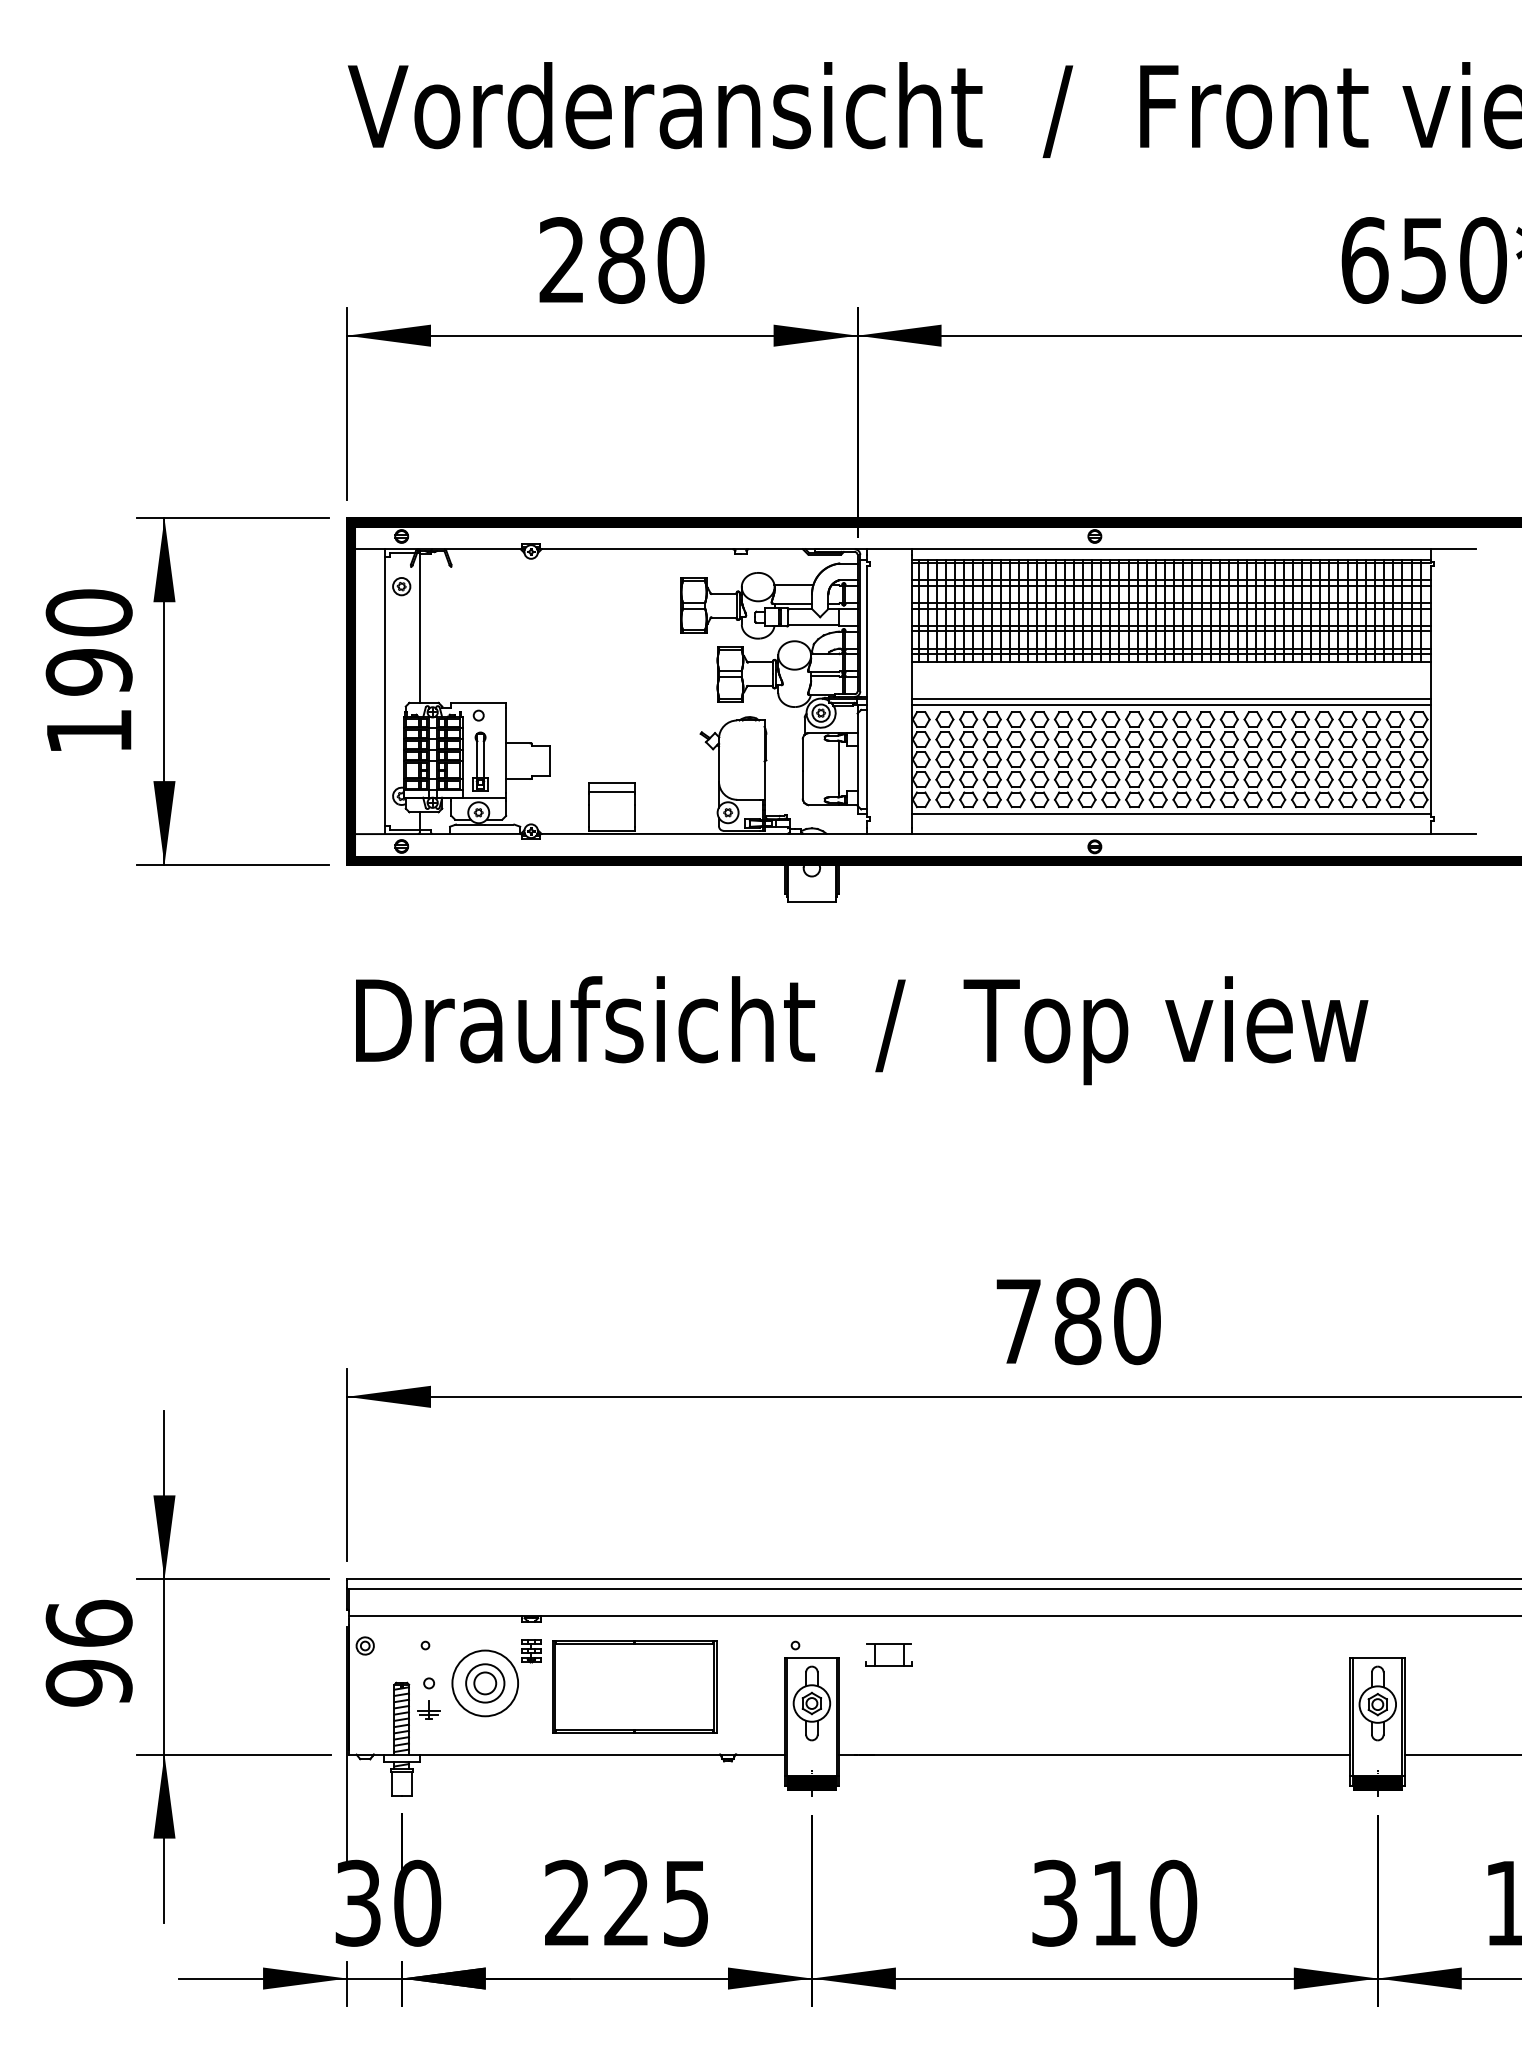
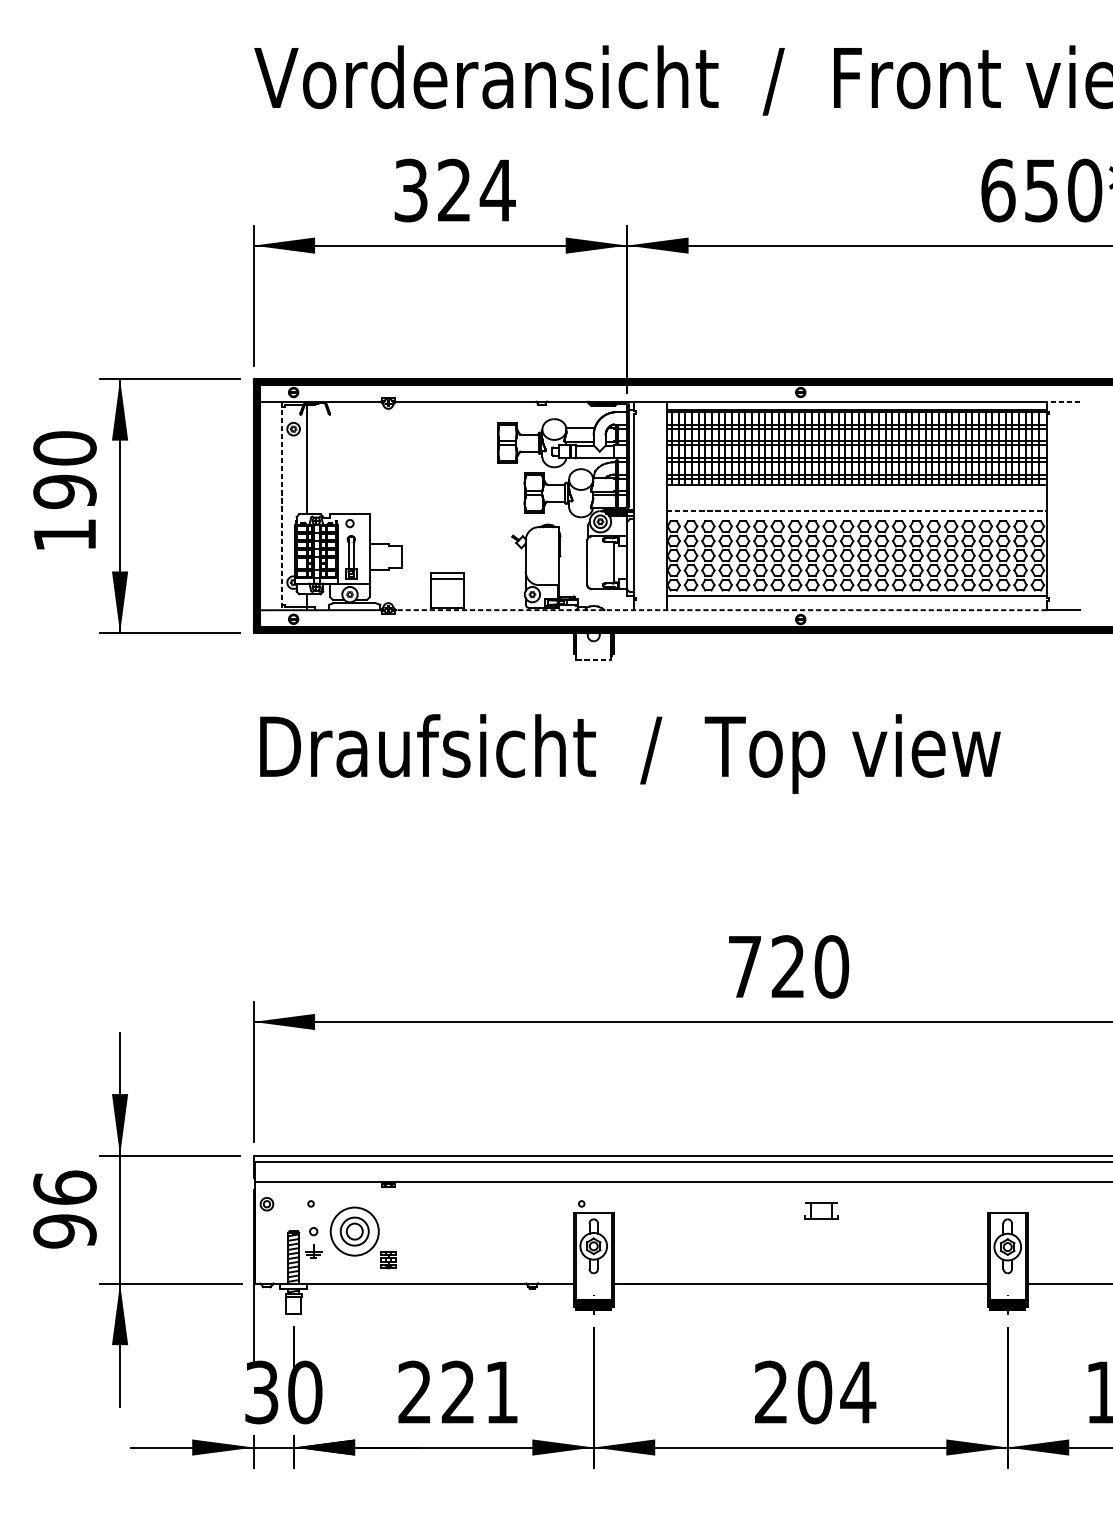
text: (622, 260) -> (455, 190), 280 -> 324
line: (1453, 549) -> (1063, 402), solid -> dashed
line: (385, 691) -> (281, 505), solid -> dashed
line: (1172, 698) -> (857, 511), solid -> dashed
line: (1171, 704) -> (856, 515), removed
line: (986, 834) -> (721, 610), solid -> dashed
line: (811, 902) -> (593, 660), solid -> dashed
text: (1077, 1321) -> (788, 966), 780 -> 720
part: (531, 1651) -> (388, 1260), moved
part: (888, 1654) -> (820, 1210), moved
part: (634, 1686) -> (463, 1233), removed
text: (1115, 1902) -> (815, 1391), 310 -> 204
text: (685, 1903) -> (501, 1392), 225 -> 221

